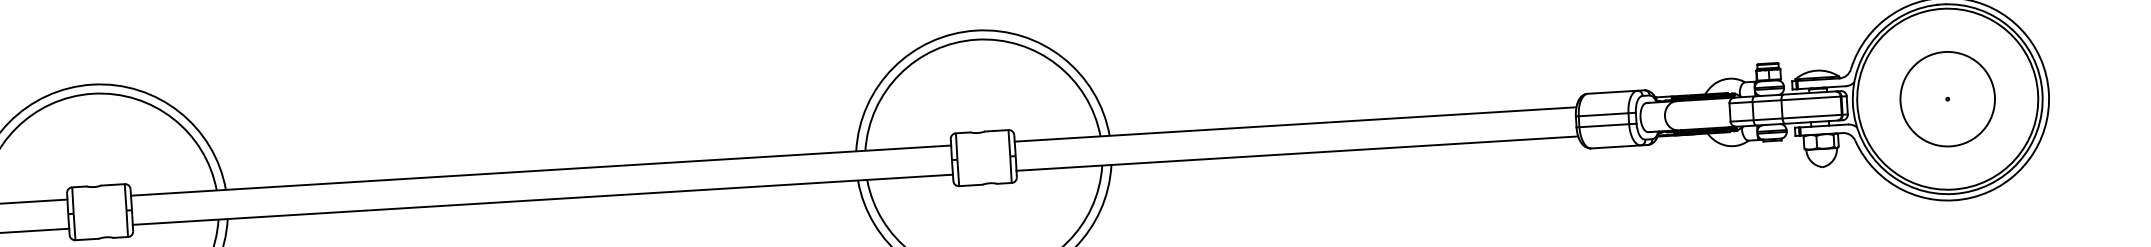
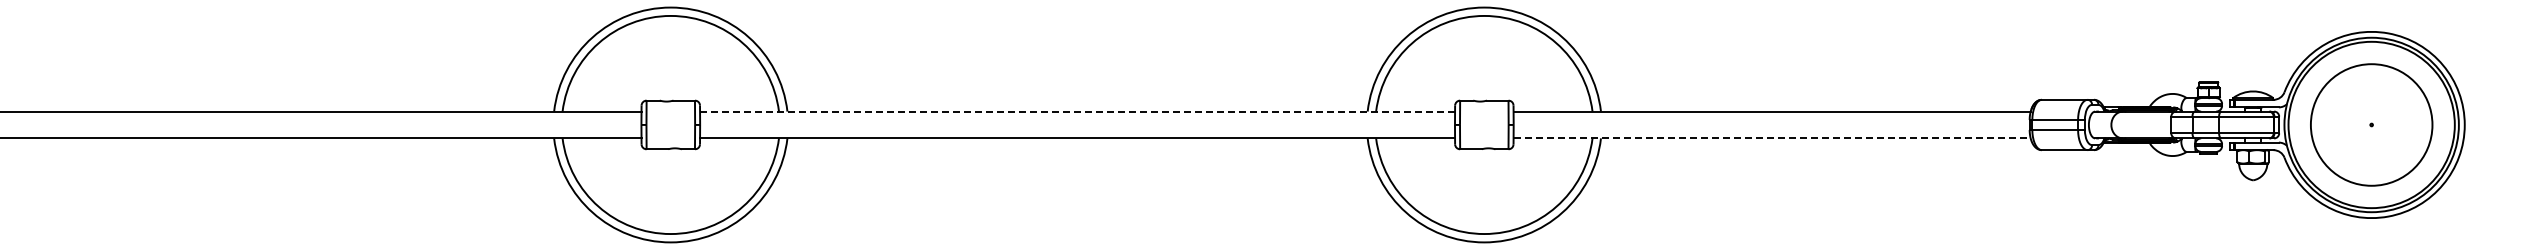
circle: (1947, 98) -> (2371, 124), size x1.4
line: (1297, 153) -> (1772, 138), solid -> dashed
line: (541, 170) -> (1077, 111), solid -> dashed

